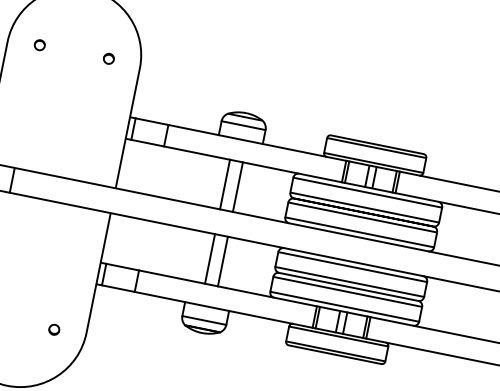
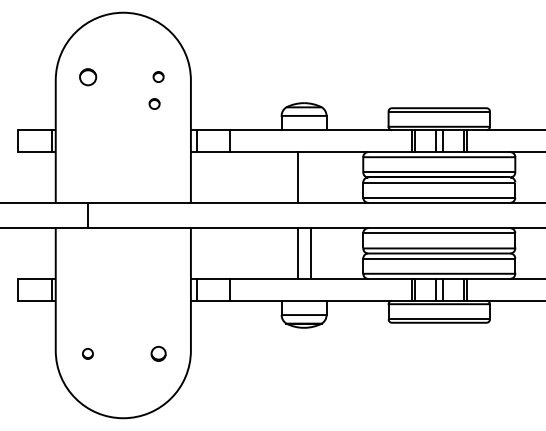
circle: (39, 45) -> (87, 77), size x1.6
part: (99, 83) -> (154, 103), added
line: (237, 187) -> (310, 177), removed
part: (54, 329) -> (158, 353), size x1.4

